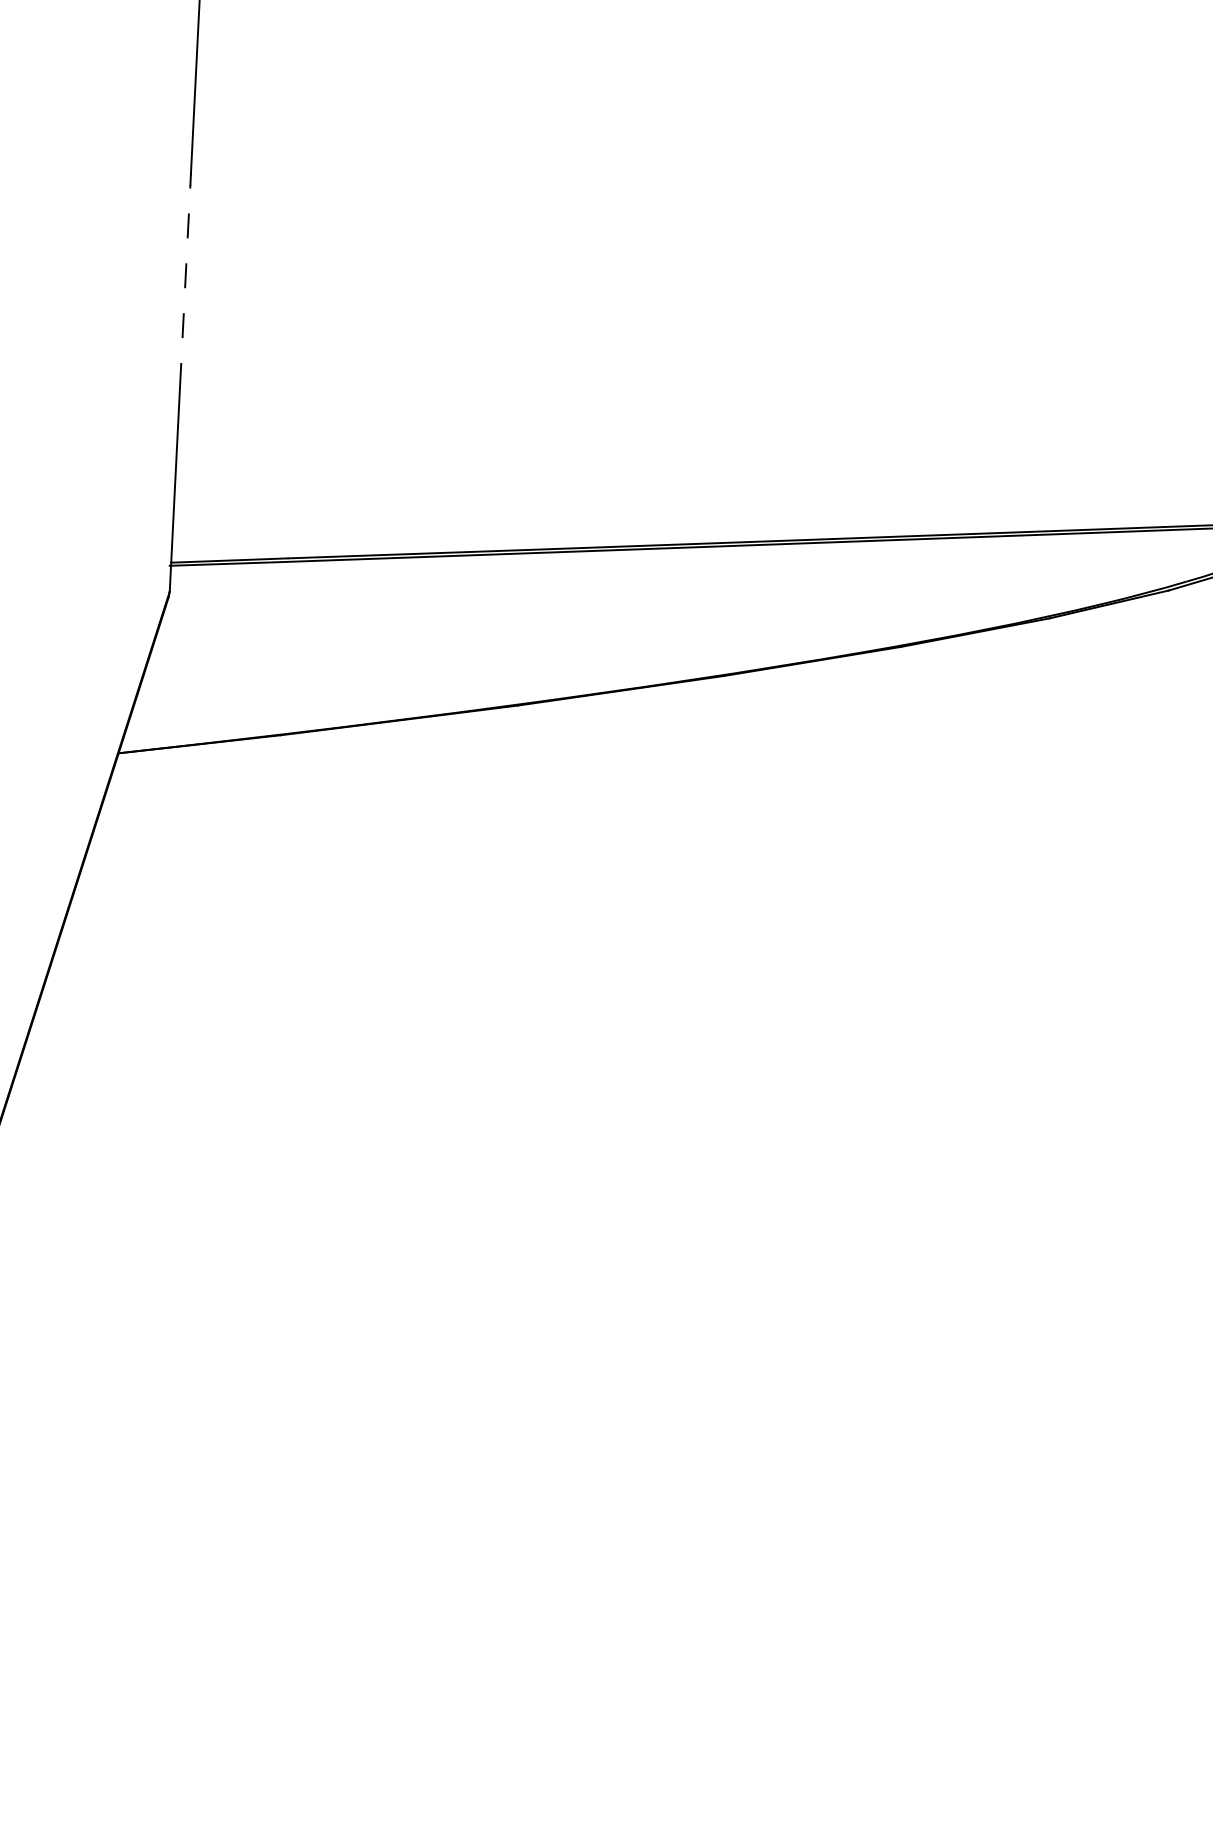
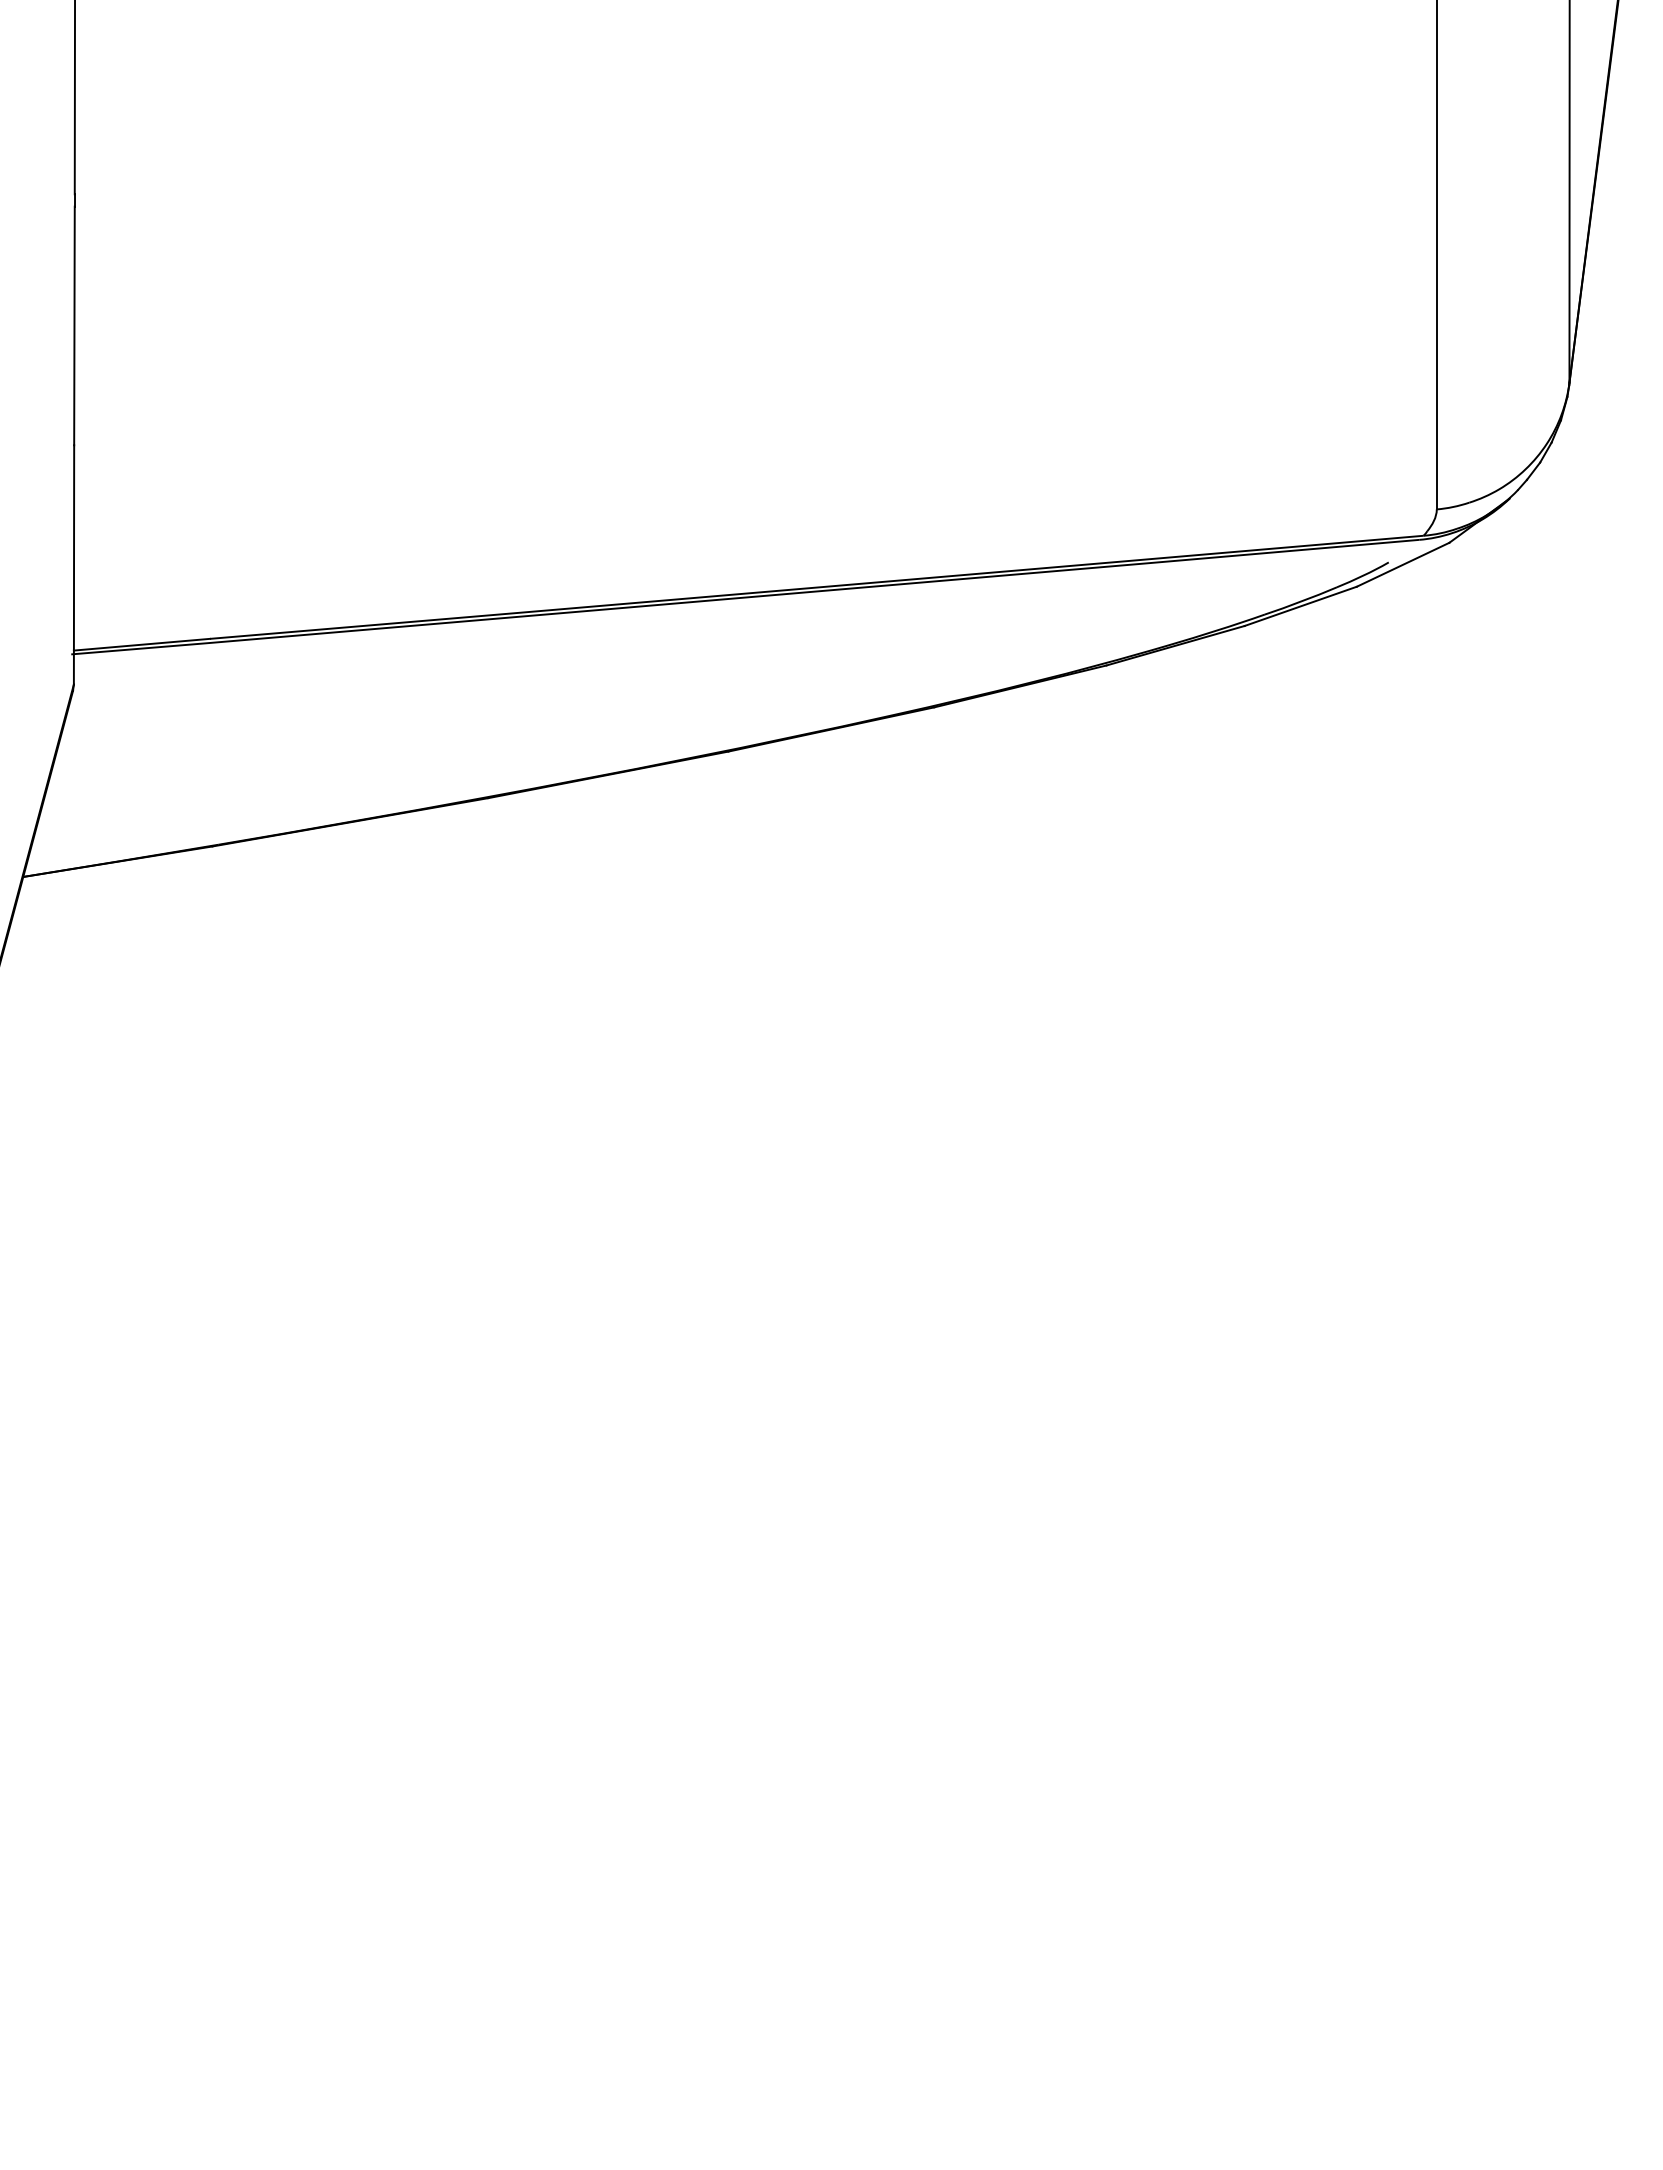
line: (185, 285) -> (74, 325), dashed -> solid

